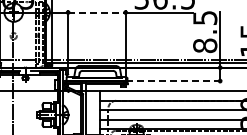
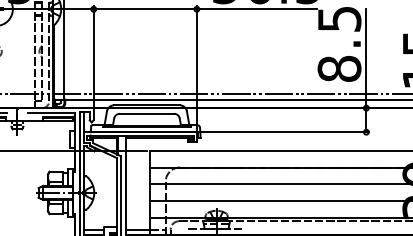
line: (96, 12) -> (144, 9), dashed -> solid
line: (174, 81) -> (284, 132), dashed -> solid

